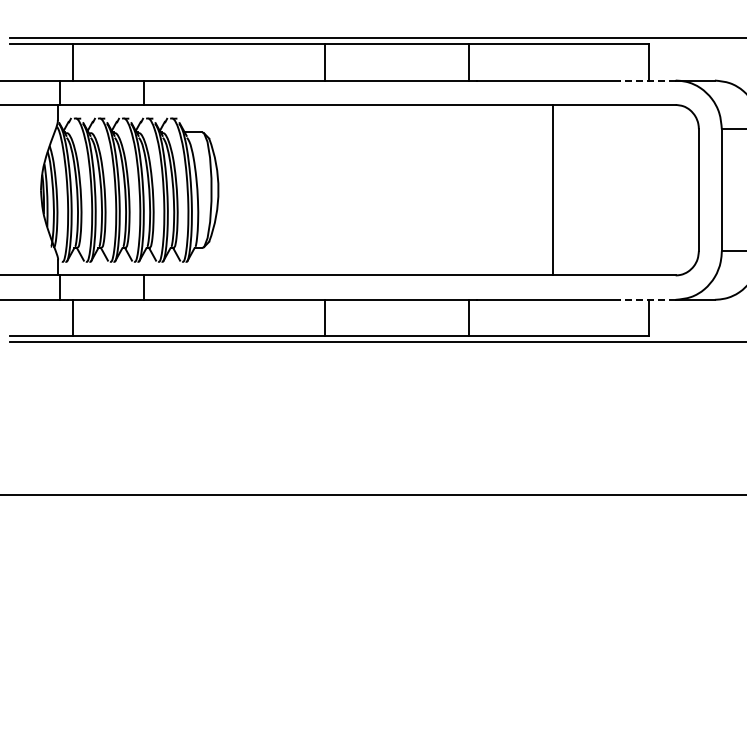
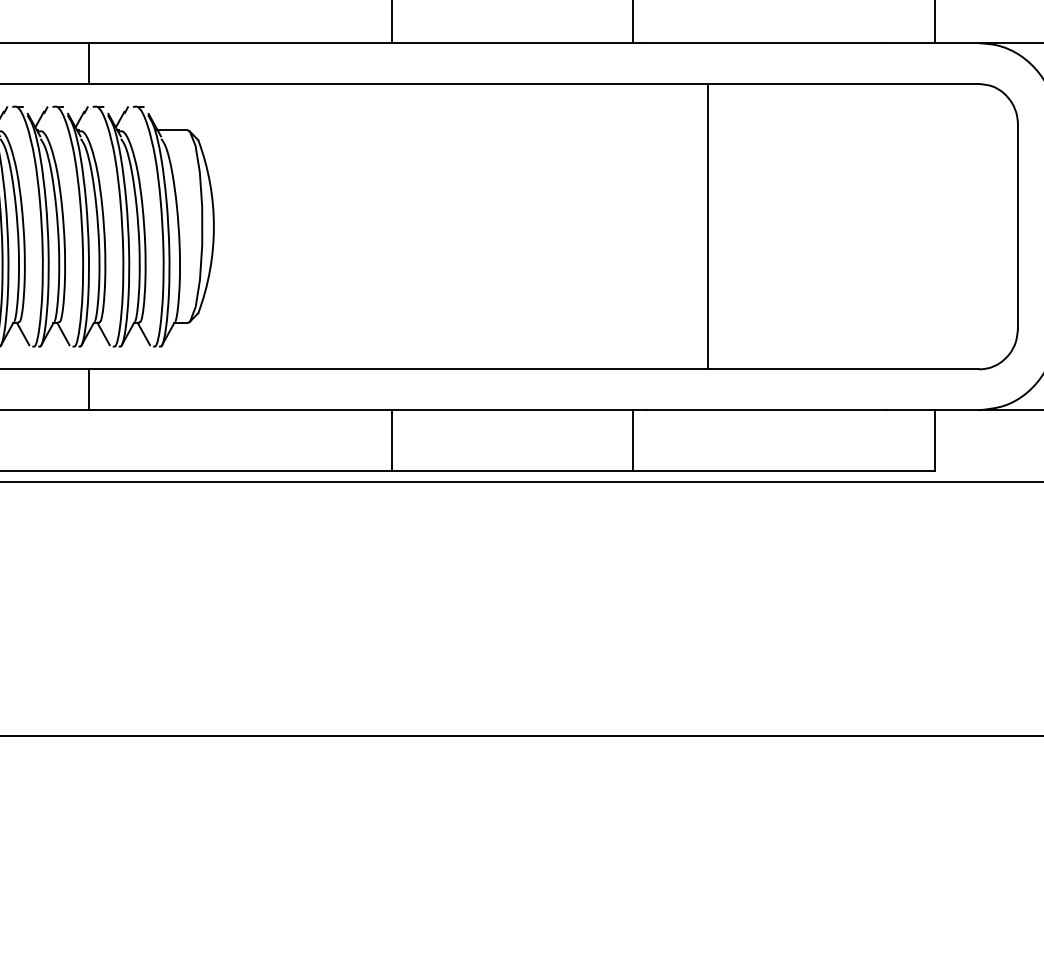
line: (647, 80) -> (931, 43), dashed -> solid
line: (553, 189) -> (707, 225), moved
line: (647, 299) -> (931, 409), dashed -> solid

